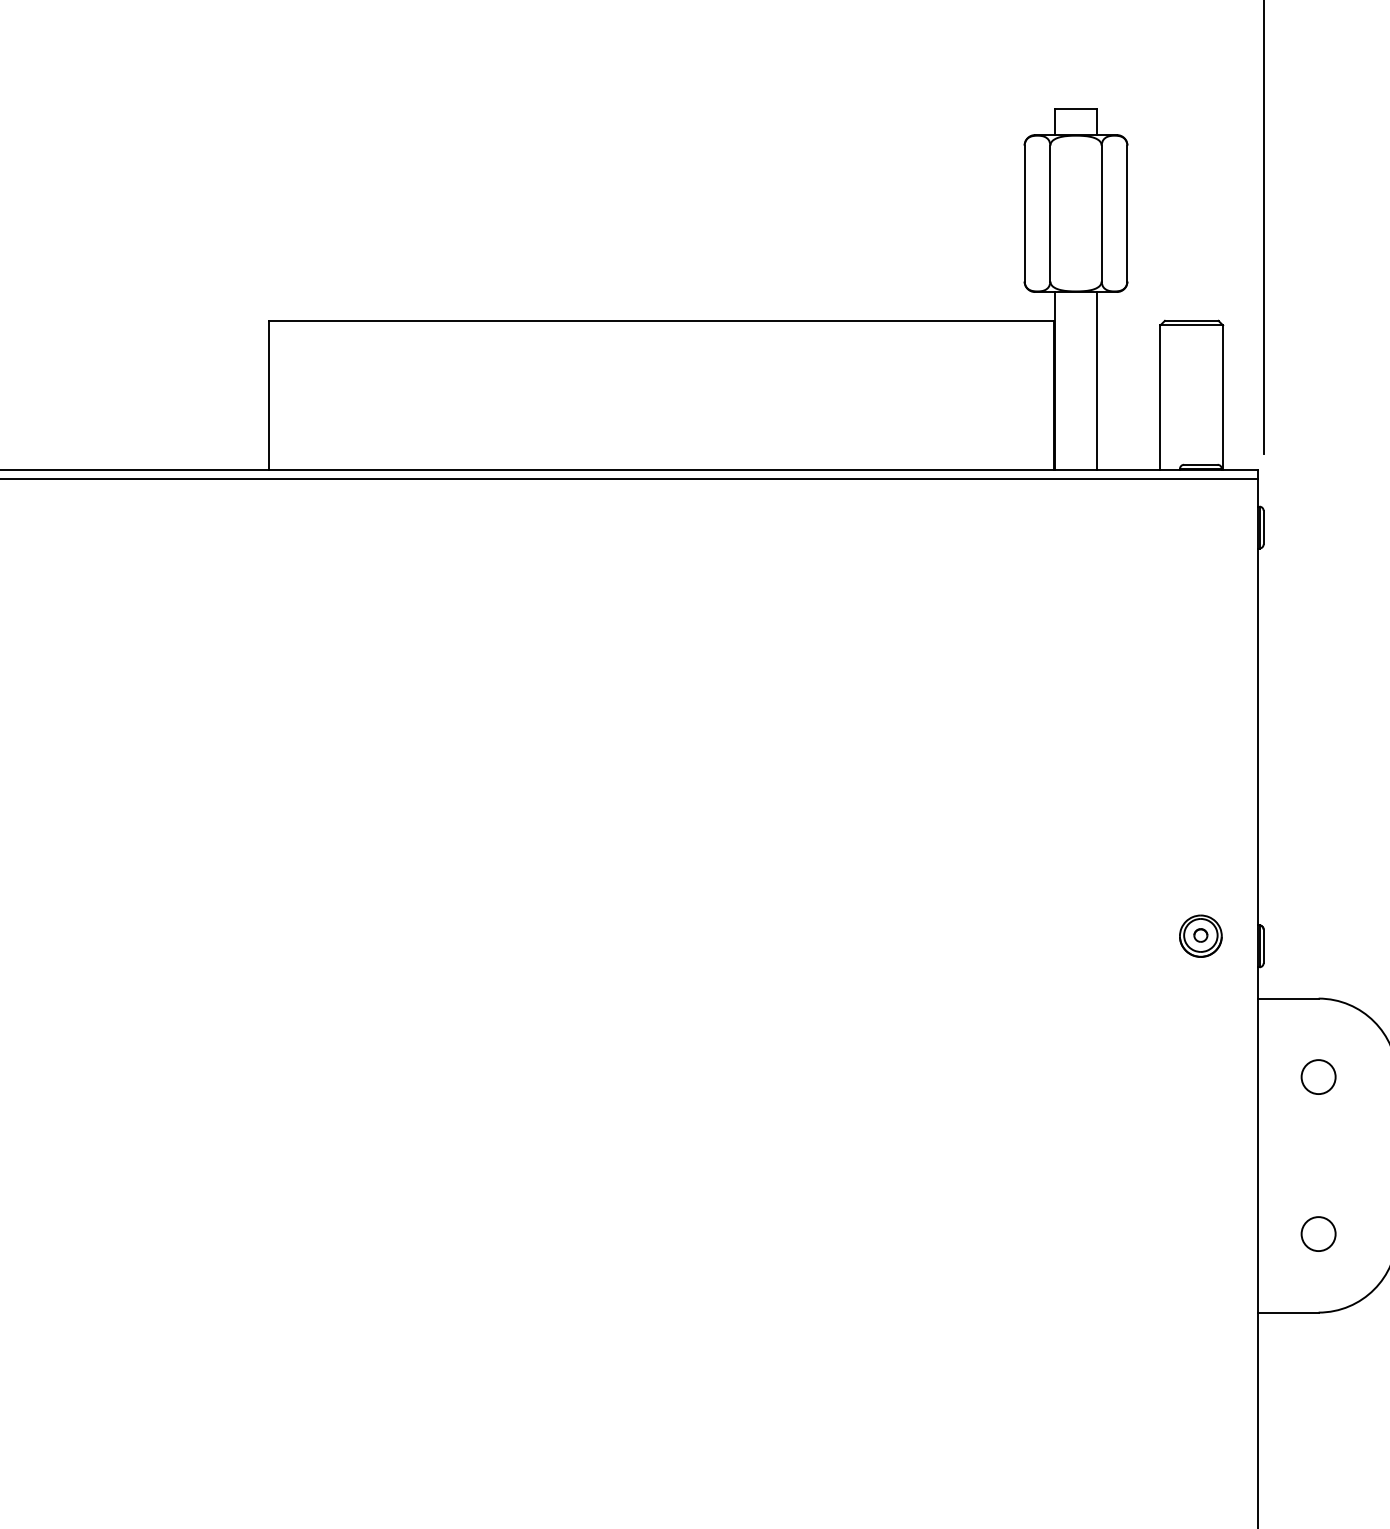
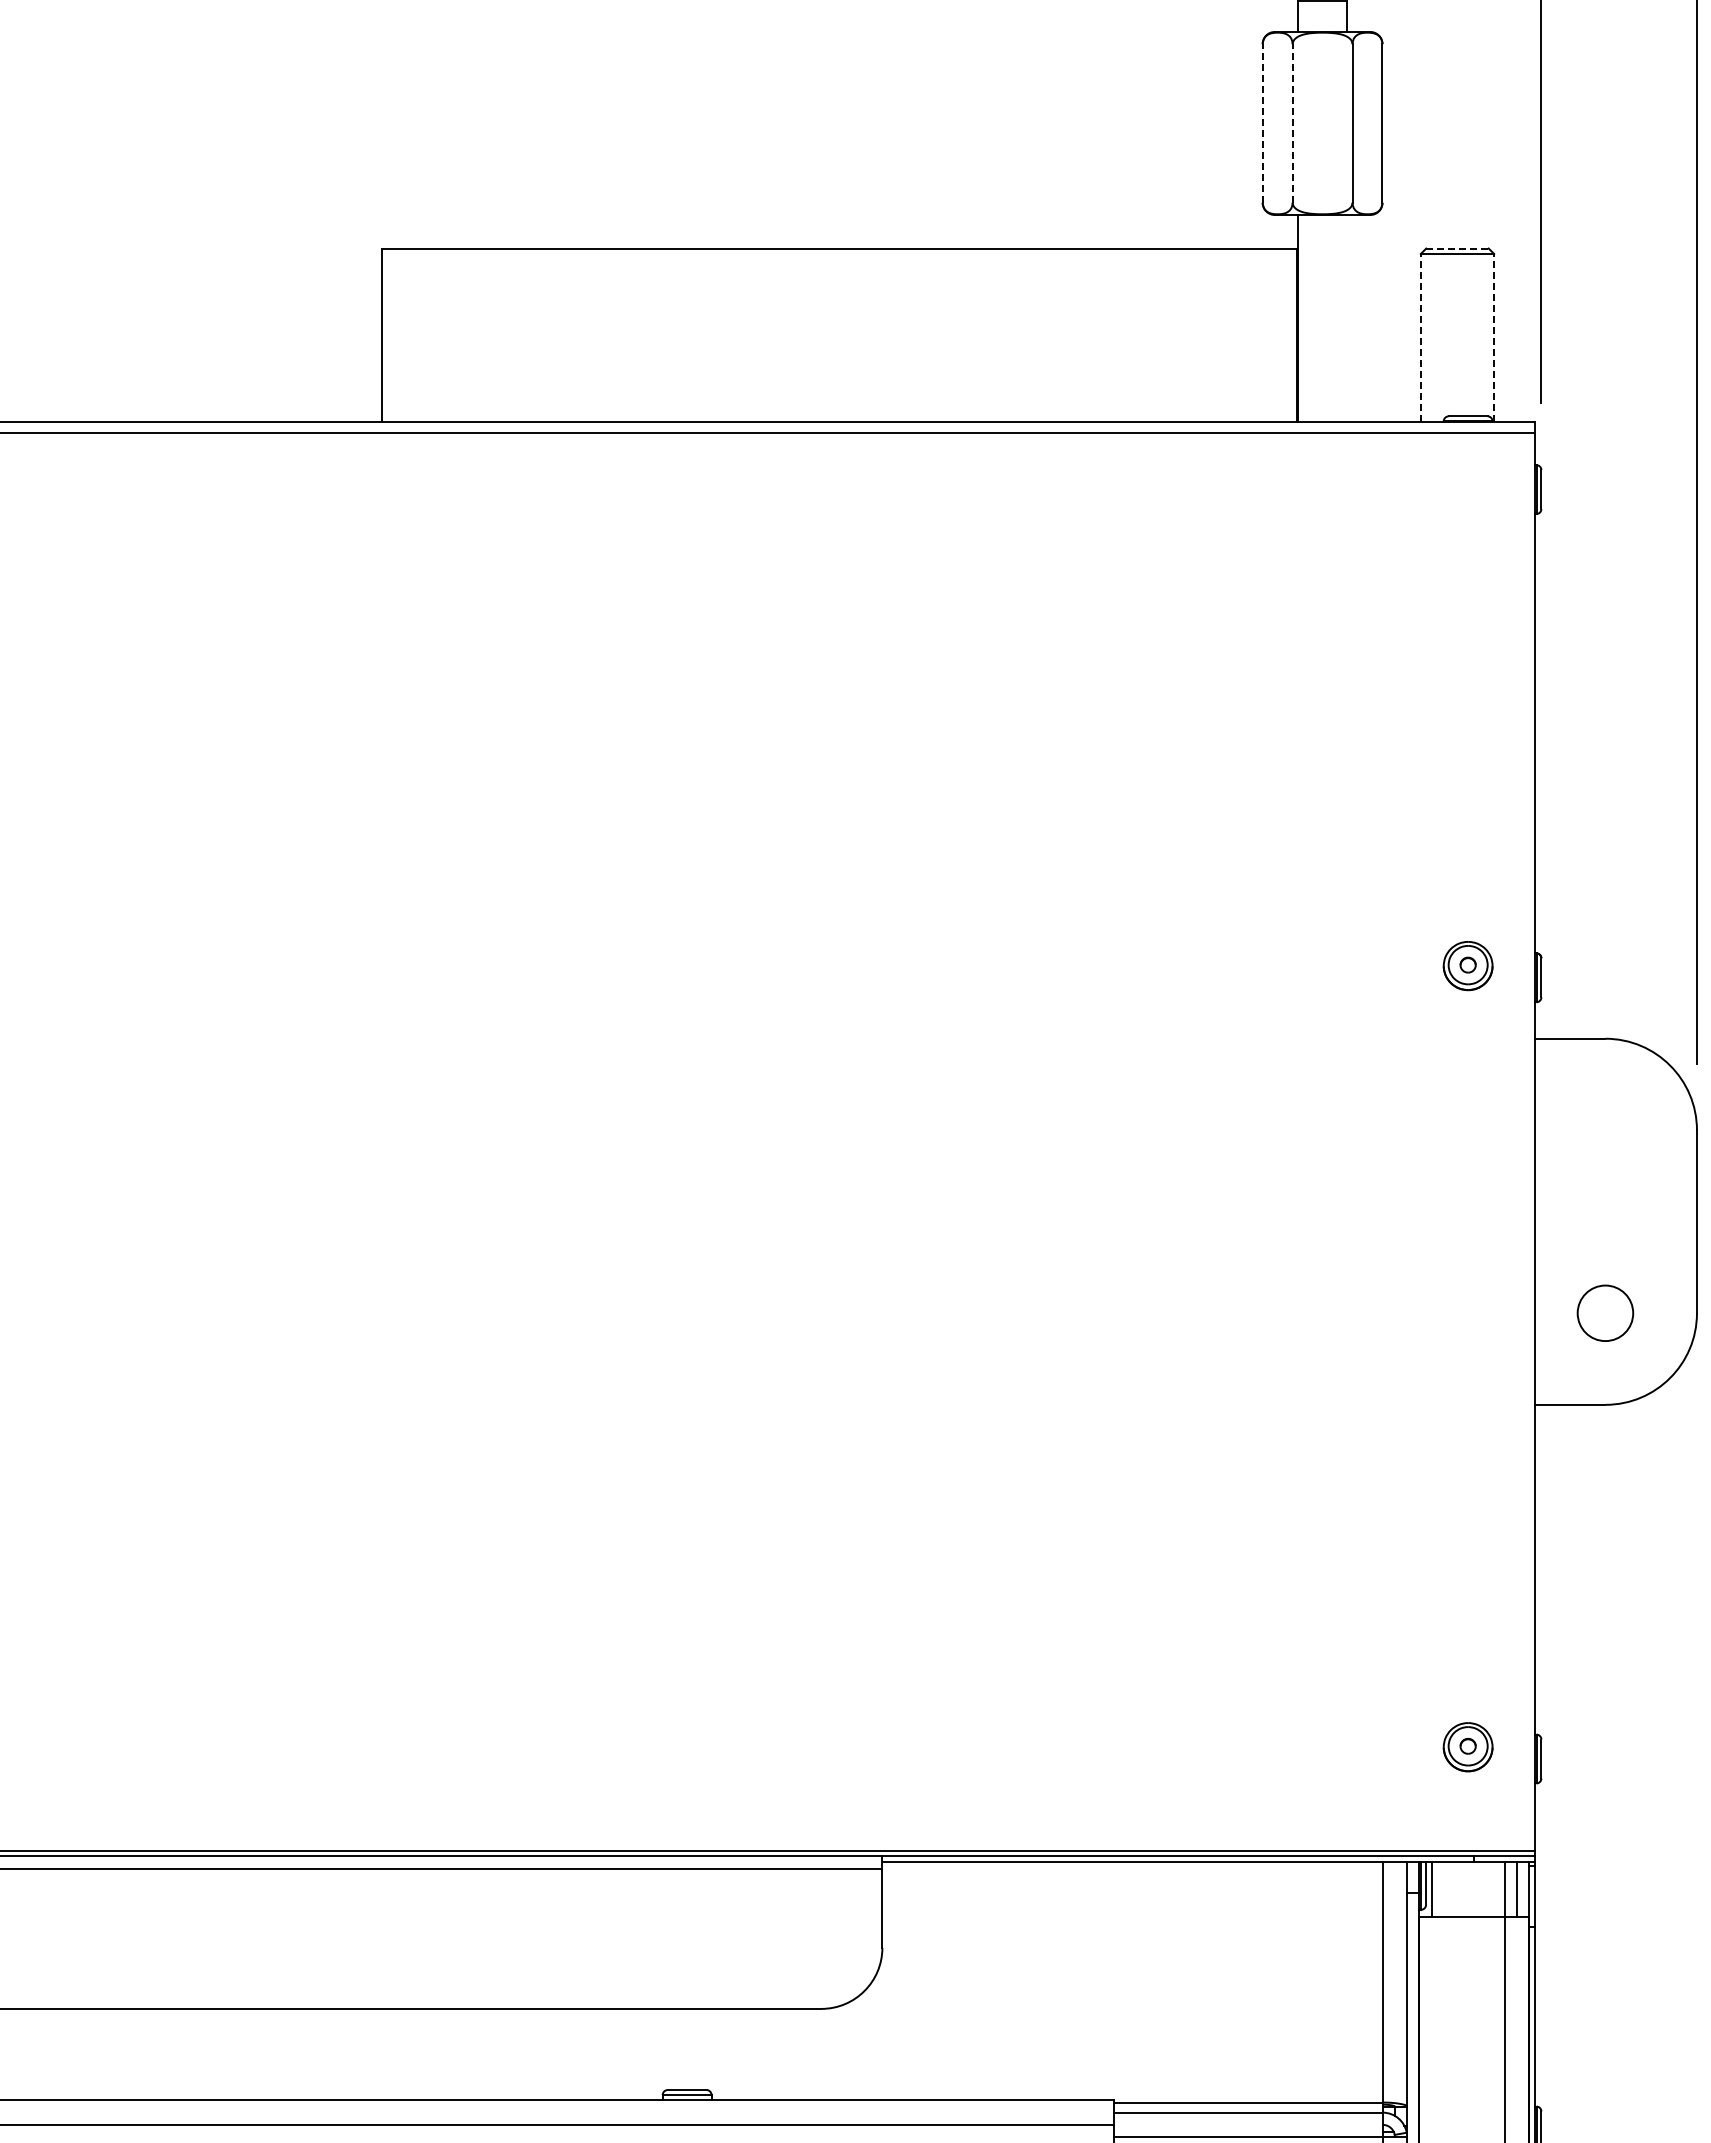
line: (1024, 212) -> (1262, 122), solid -> dashed
line: (1050, 212) -> (1292, 122), solid -> dashed
line: (1191, 320) -> (1457, 248), solid -> dashed
line: (1097, 380) -> (1347, 318), removed
line: (1160, 397) -> (1420, 337), solid -> dashed
line: (1223, 397) -> (1494, 337), solid -> dashed
circle: (1318, 1076) -> (1605, 1129), removed
circle: (1318, 1234) -> (1605, 1313), size x1.4

